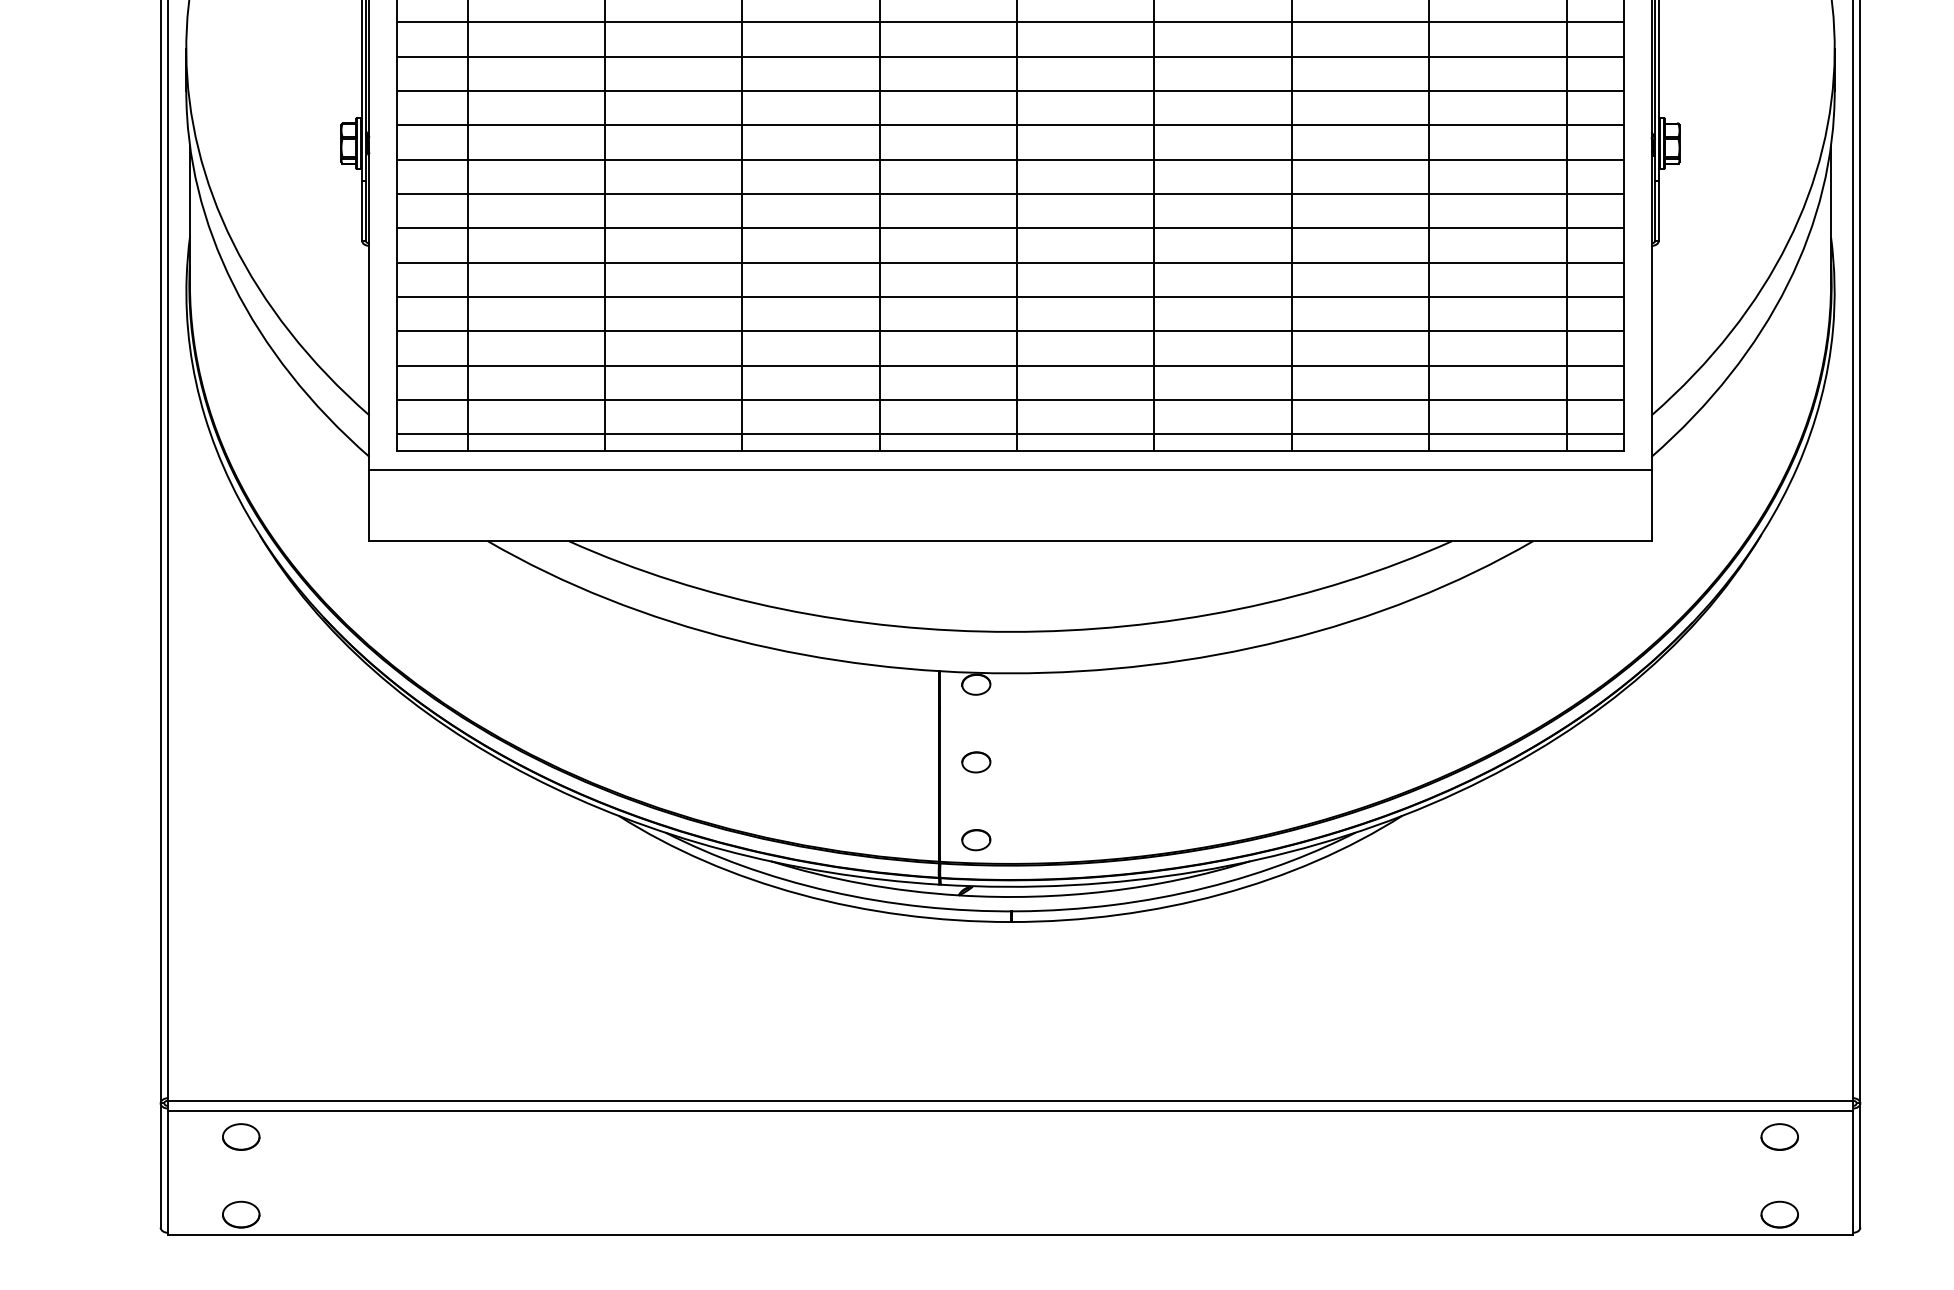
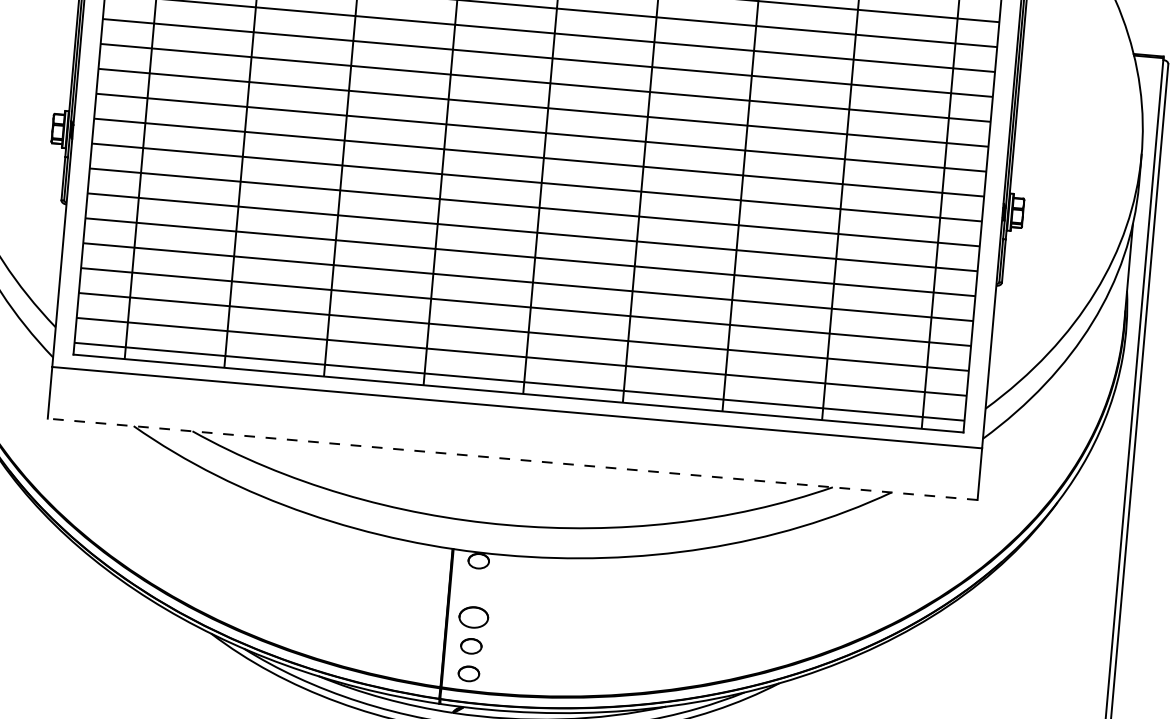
line: (1010, 541) -> (512, 459), solid -> dashed
part: (976, 762) -> (473, 617), size x1.4
part: (976, 802) -> (471, 646), added

